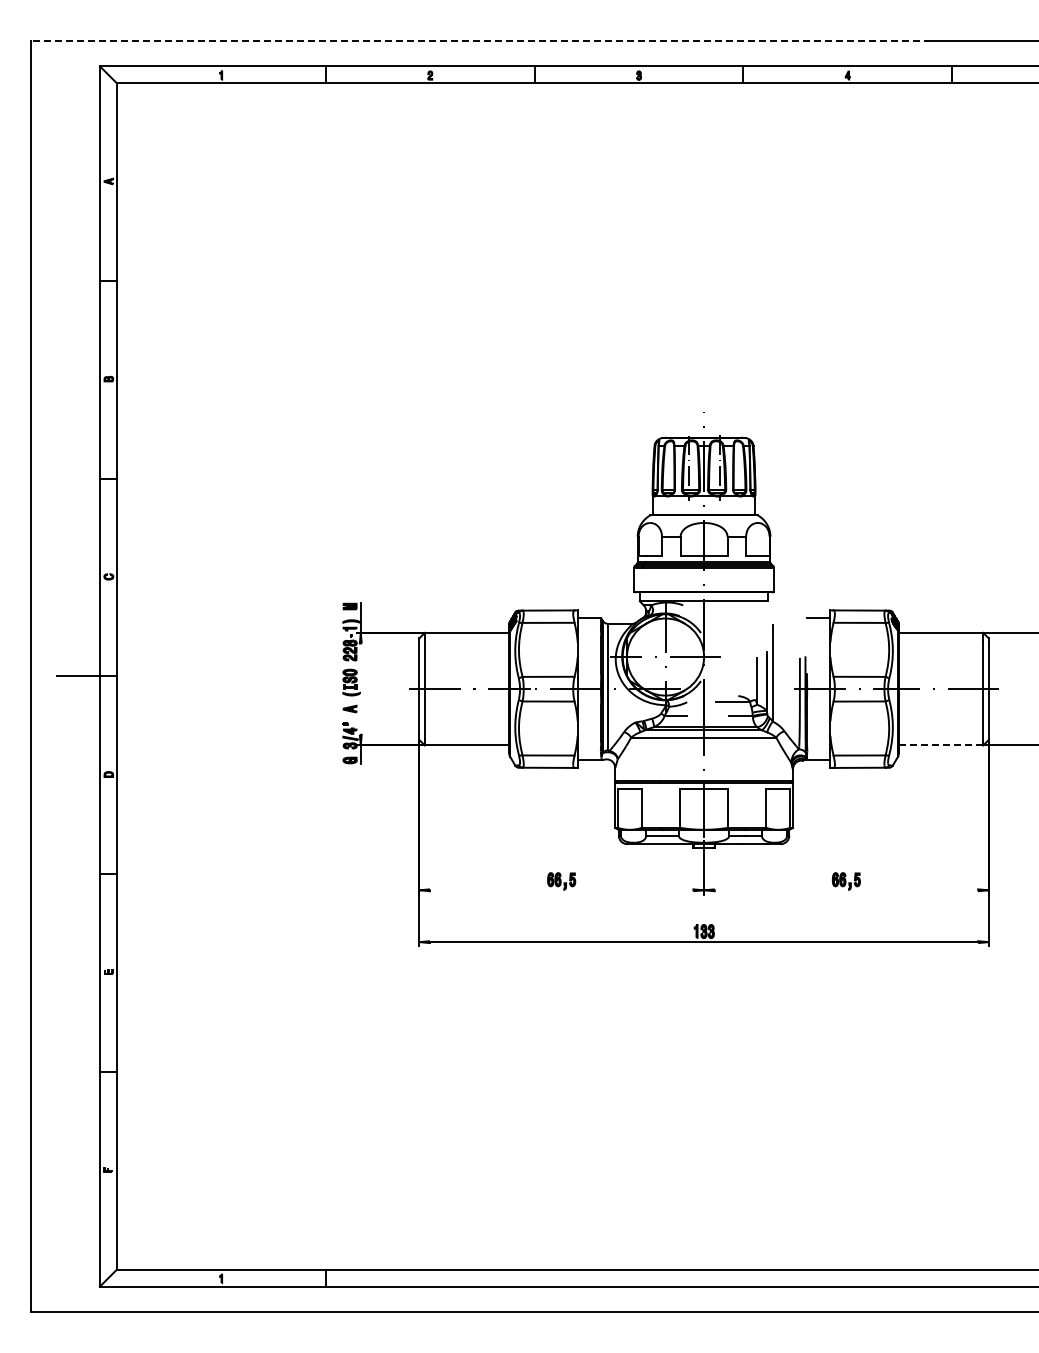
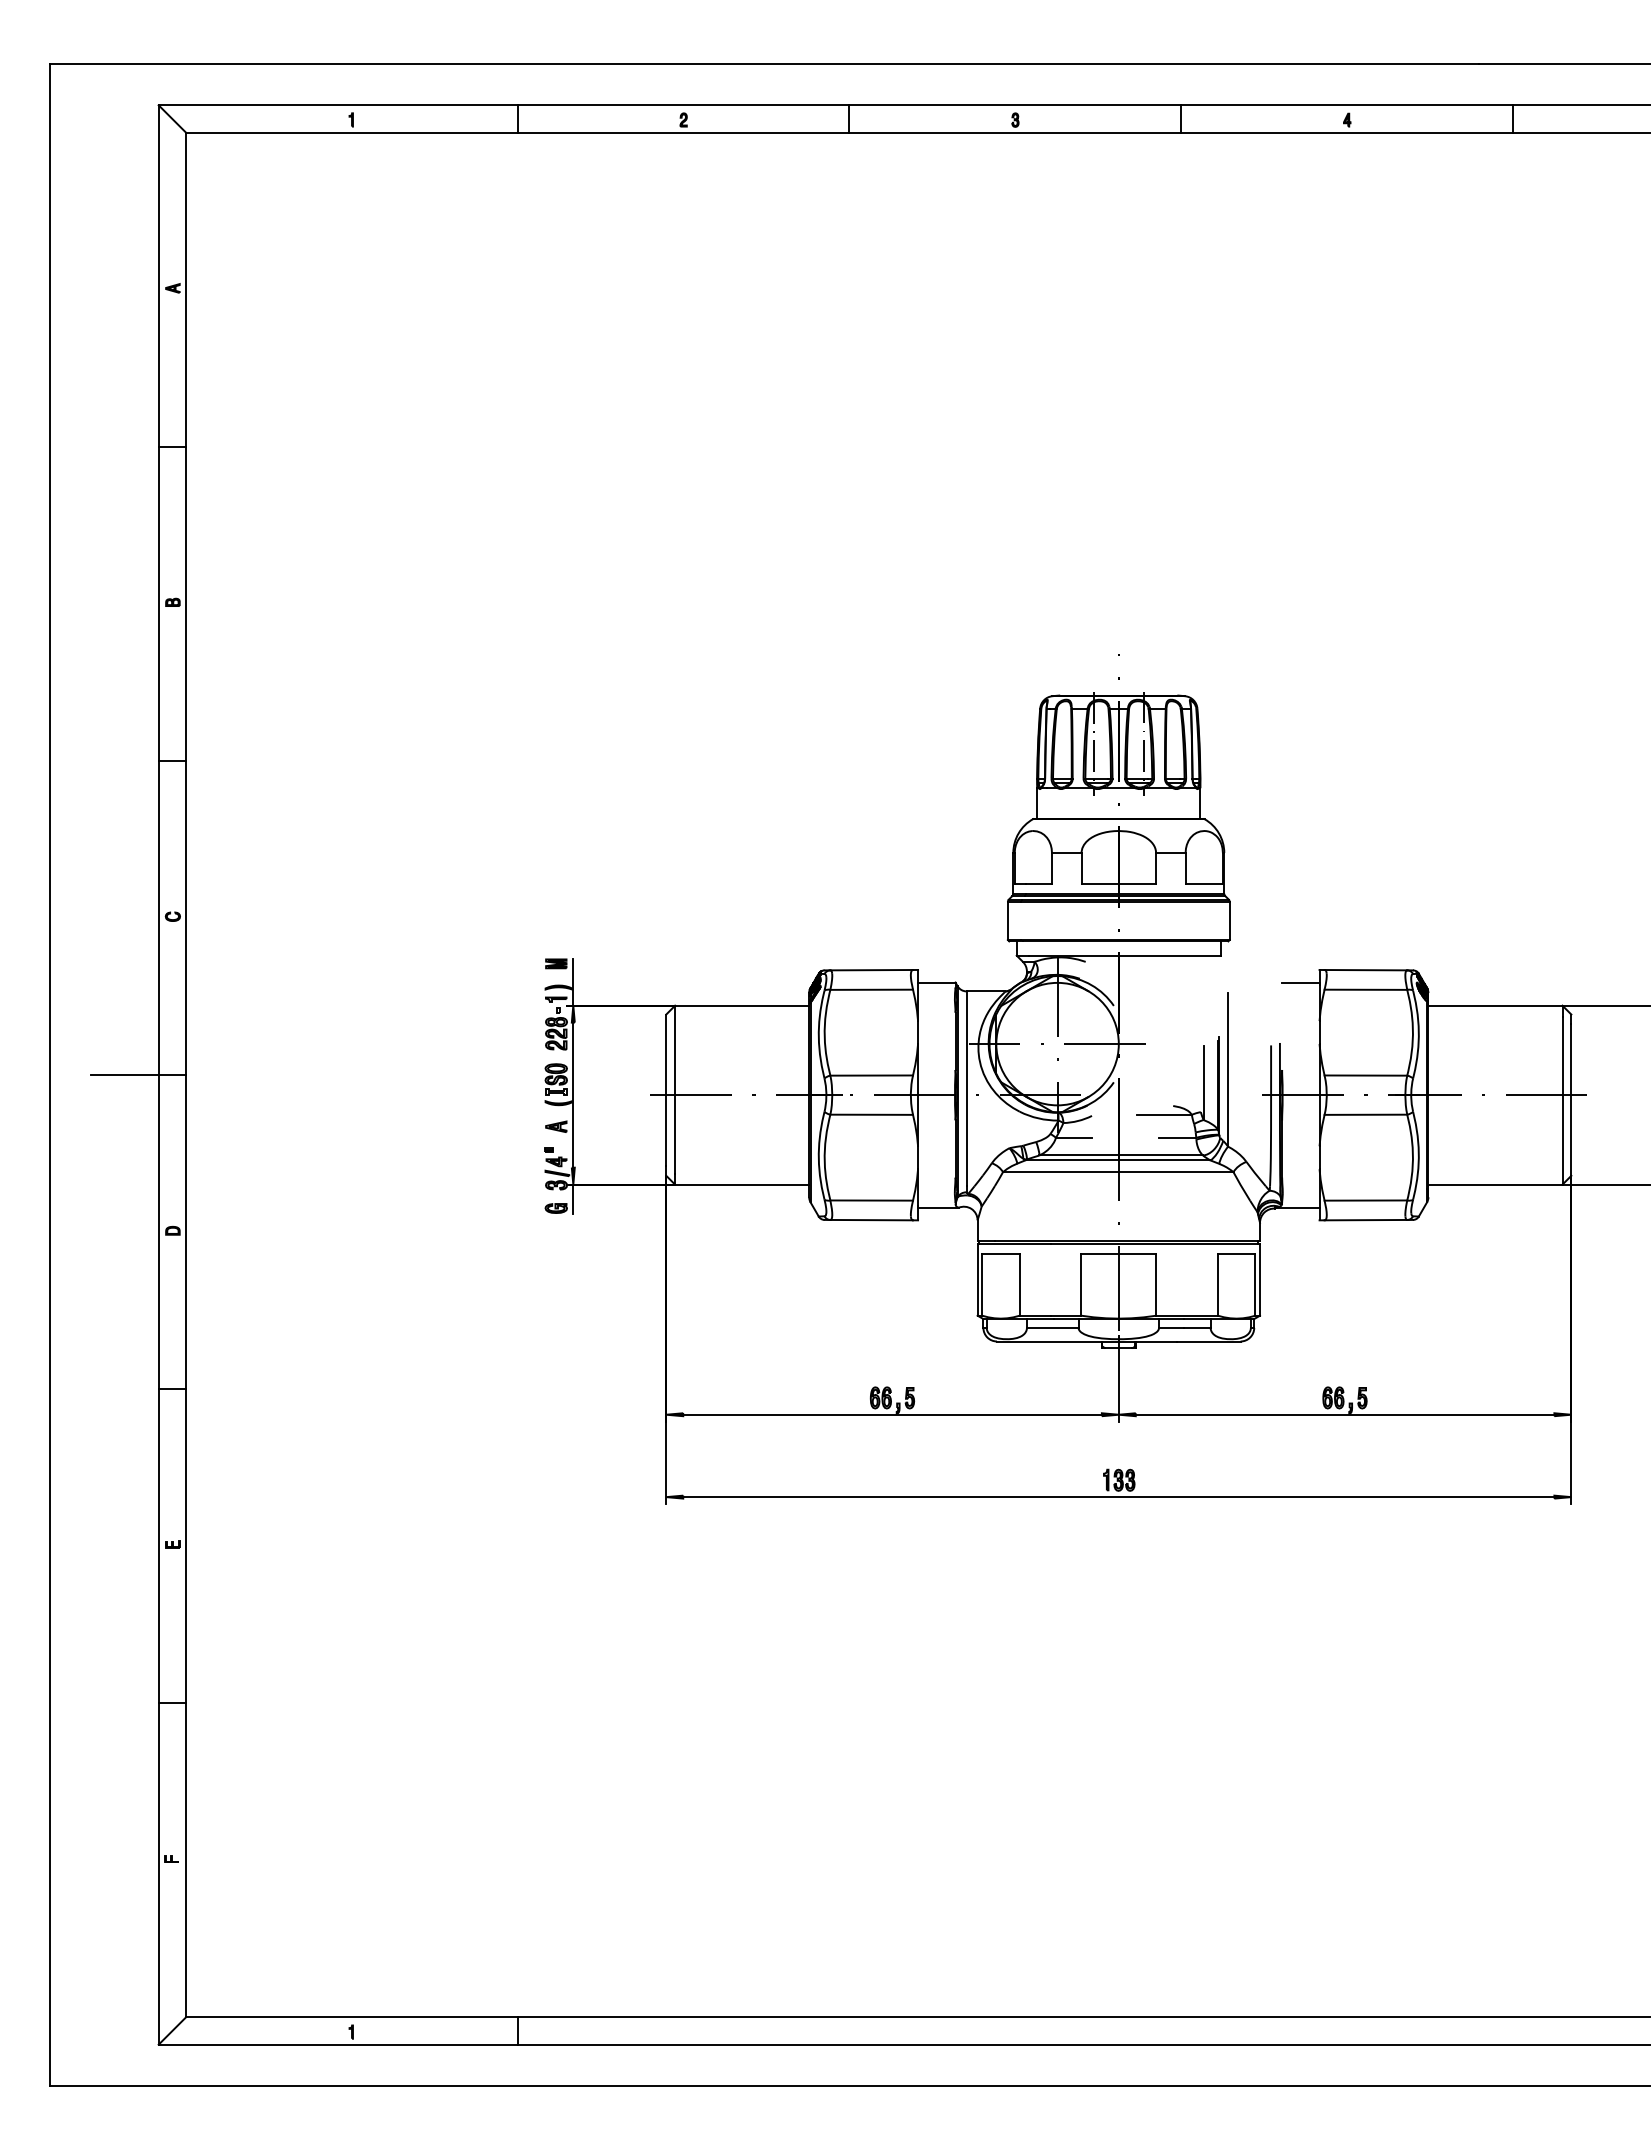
line: (481, 40) -> (765, 64), dashed -> solid
line: (360, 688) -> (572, 1094), added
line: (941, 745) -> (1496, 1184), dashed -> solid
line: (561, 890) -> (892, 1415), added
line: (846, 890) -> (1345, 1415), added

